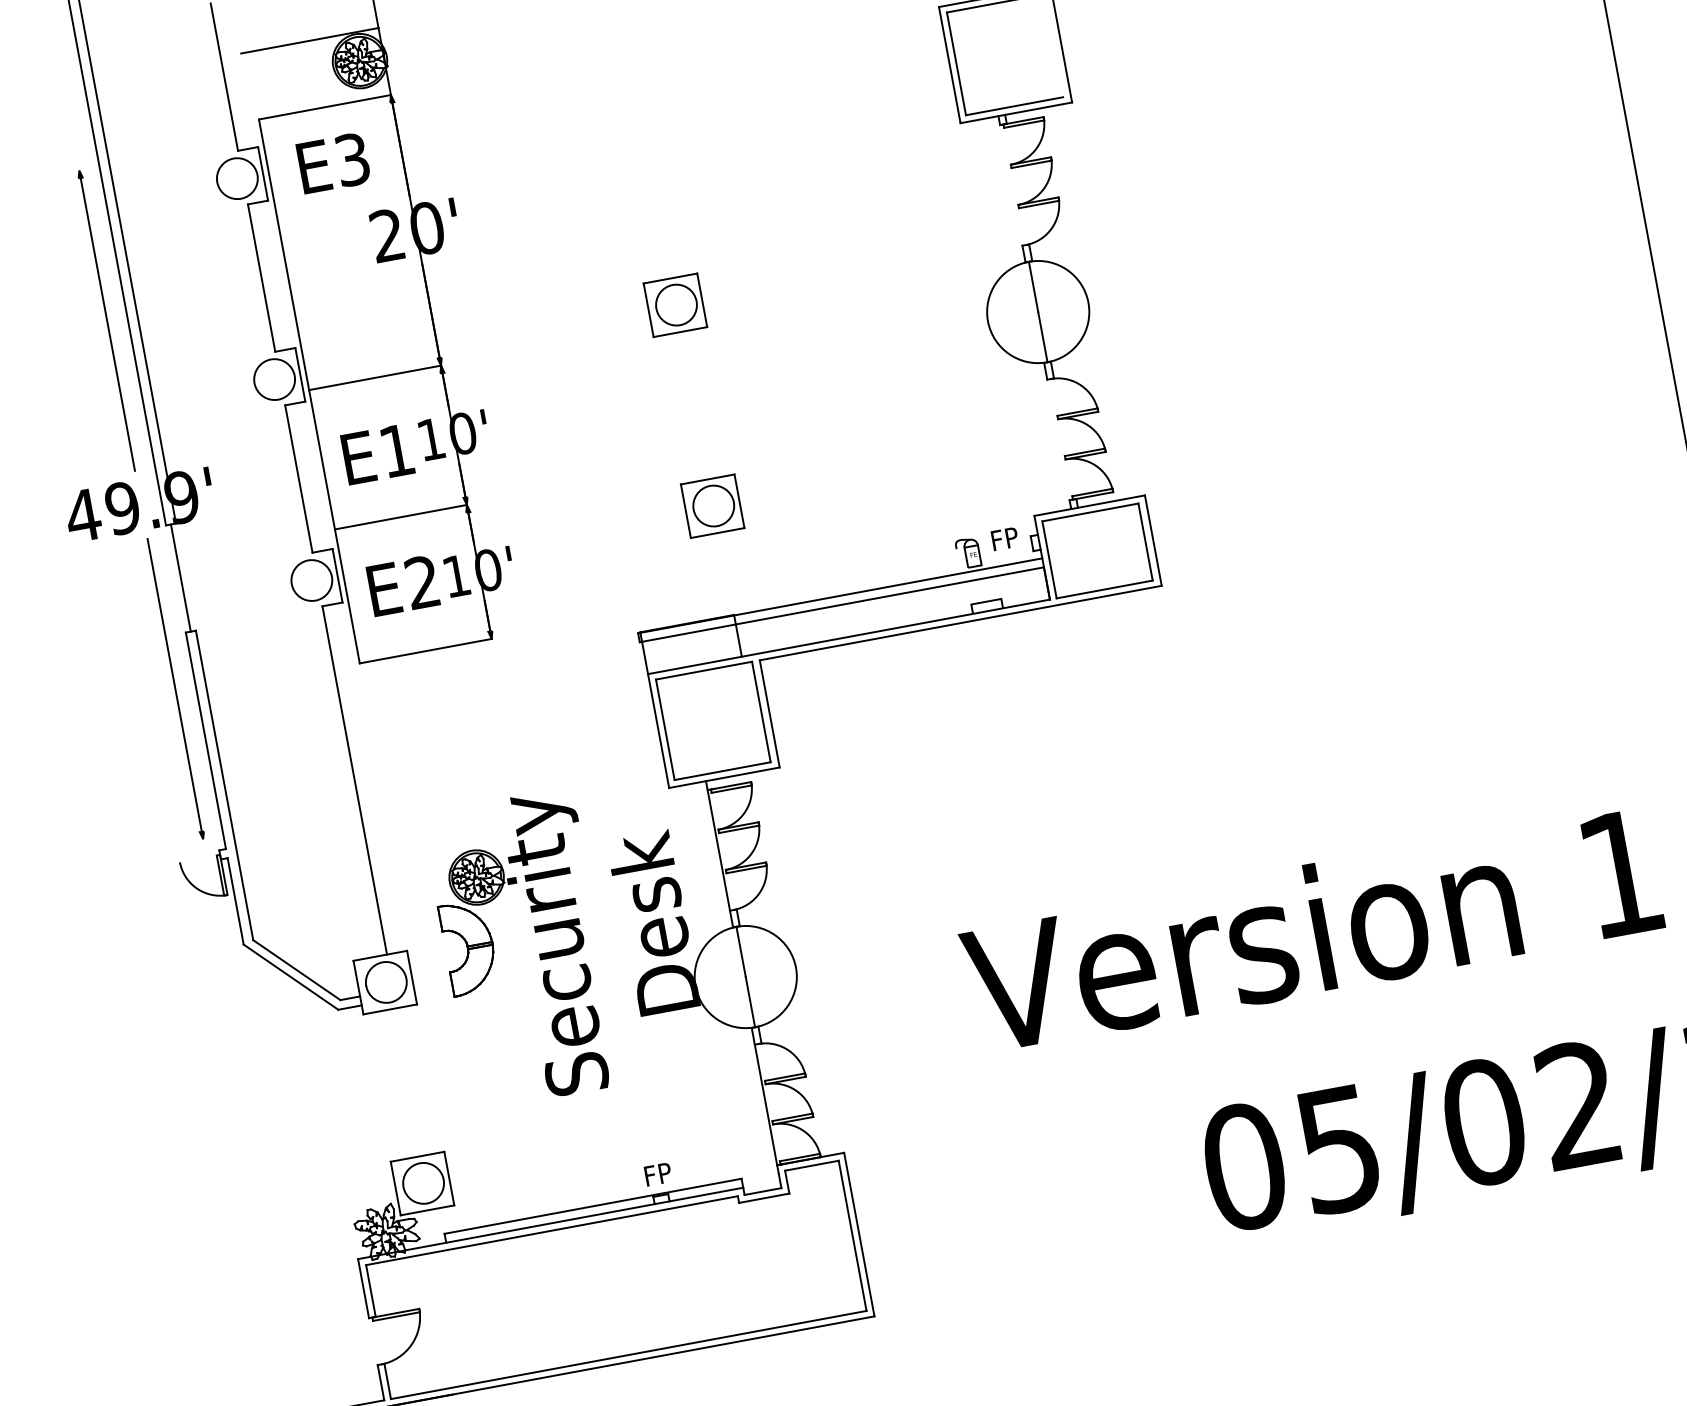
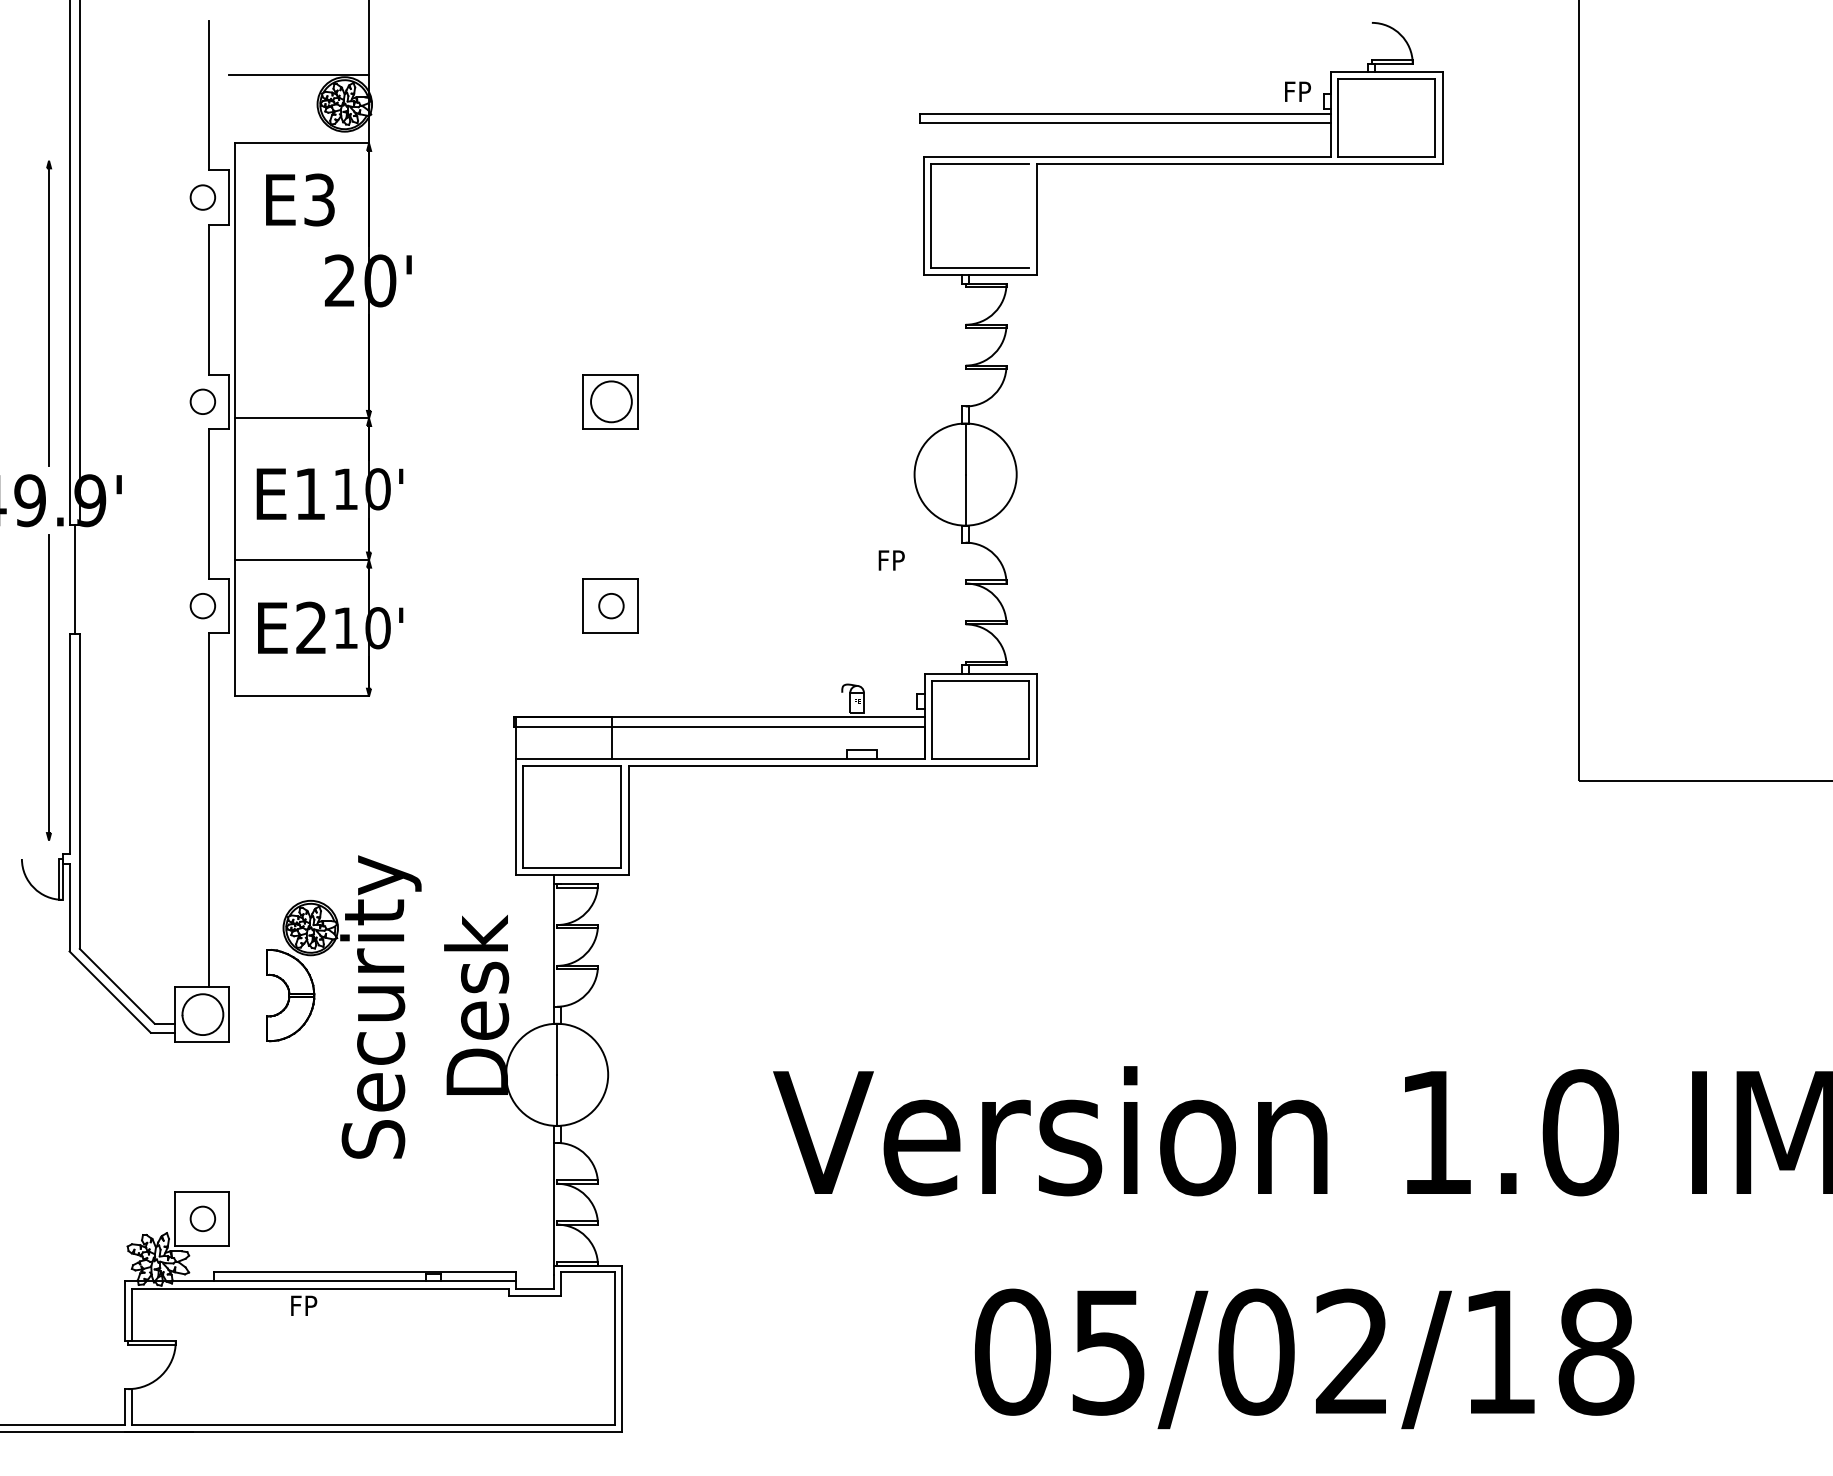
circle: (236, 178) -> (202, 197), size x0.6
circle: (274, 379) -> (202, 401), size x0.6
circle: (713, 505) -> (611, 605), size x0.6
text: (1004, 538) -> (891, 560), moved
circle: (311, 580) -> (202, 605), size x0.6
text: (658, 1174) -> (304, 1305), moved
circle: (423, 1183) -> (202, 1218), size x0.6

